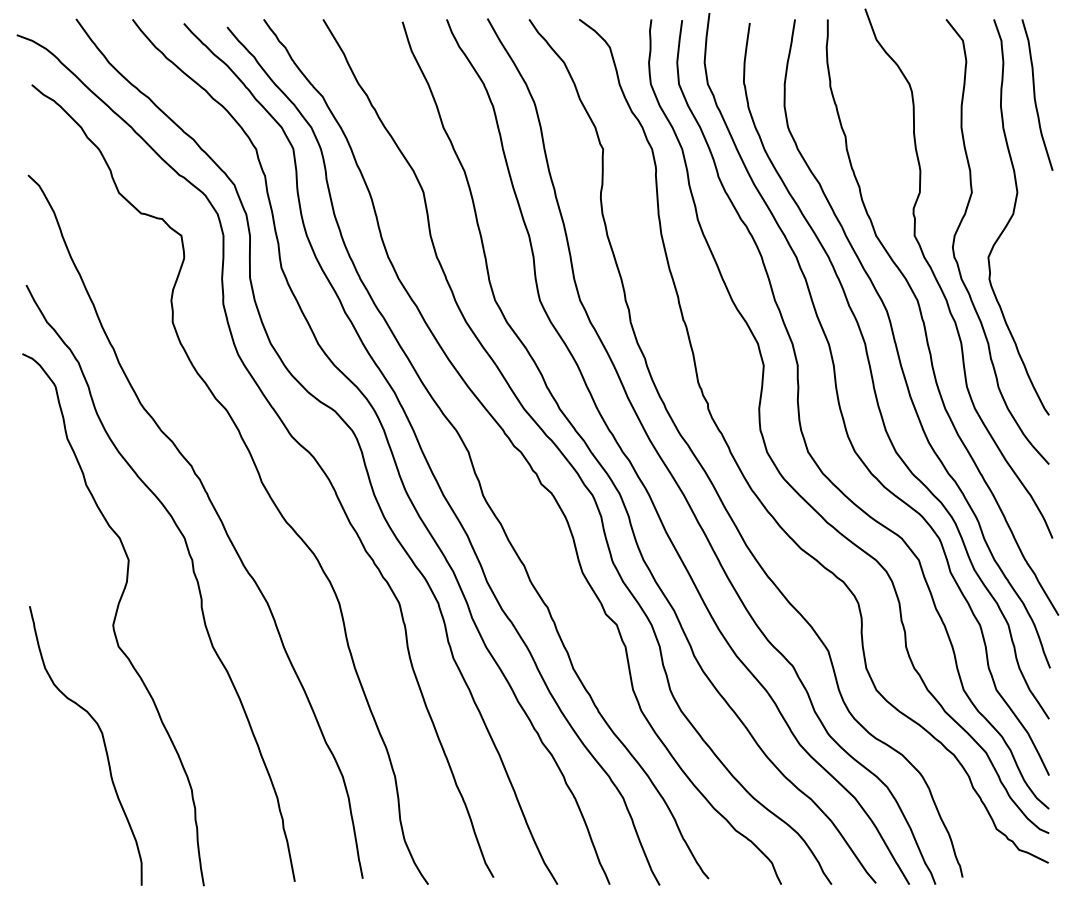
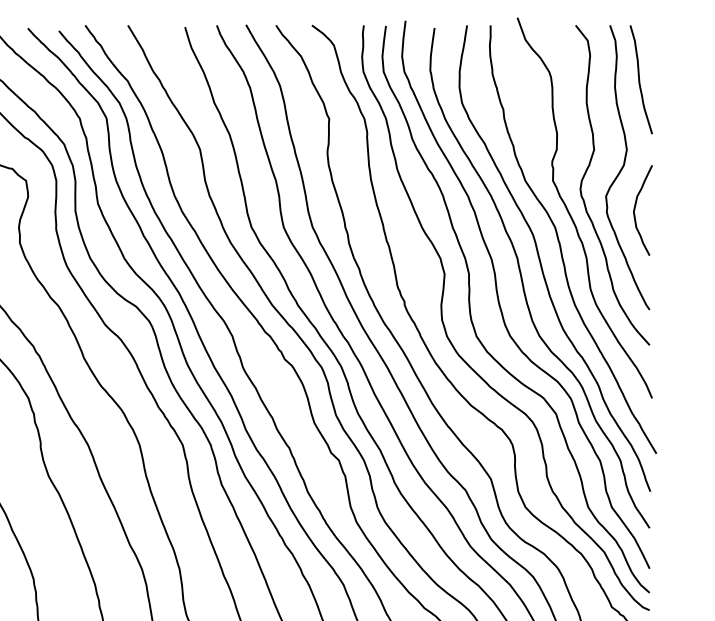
curve: (1029, 273) -> (635, 207), added

